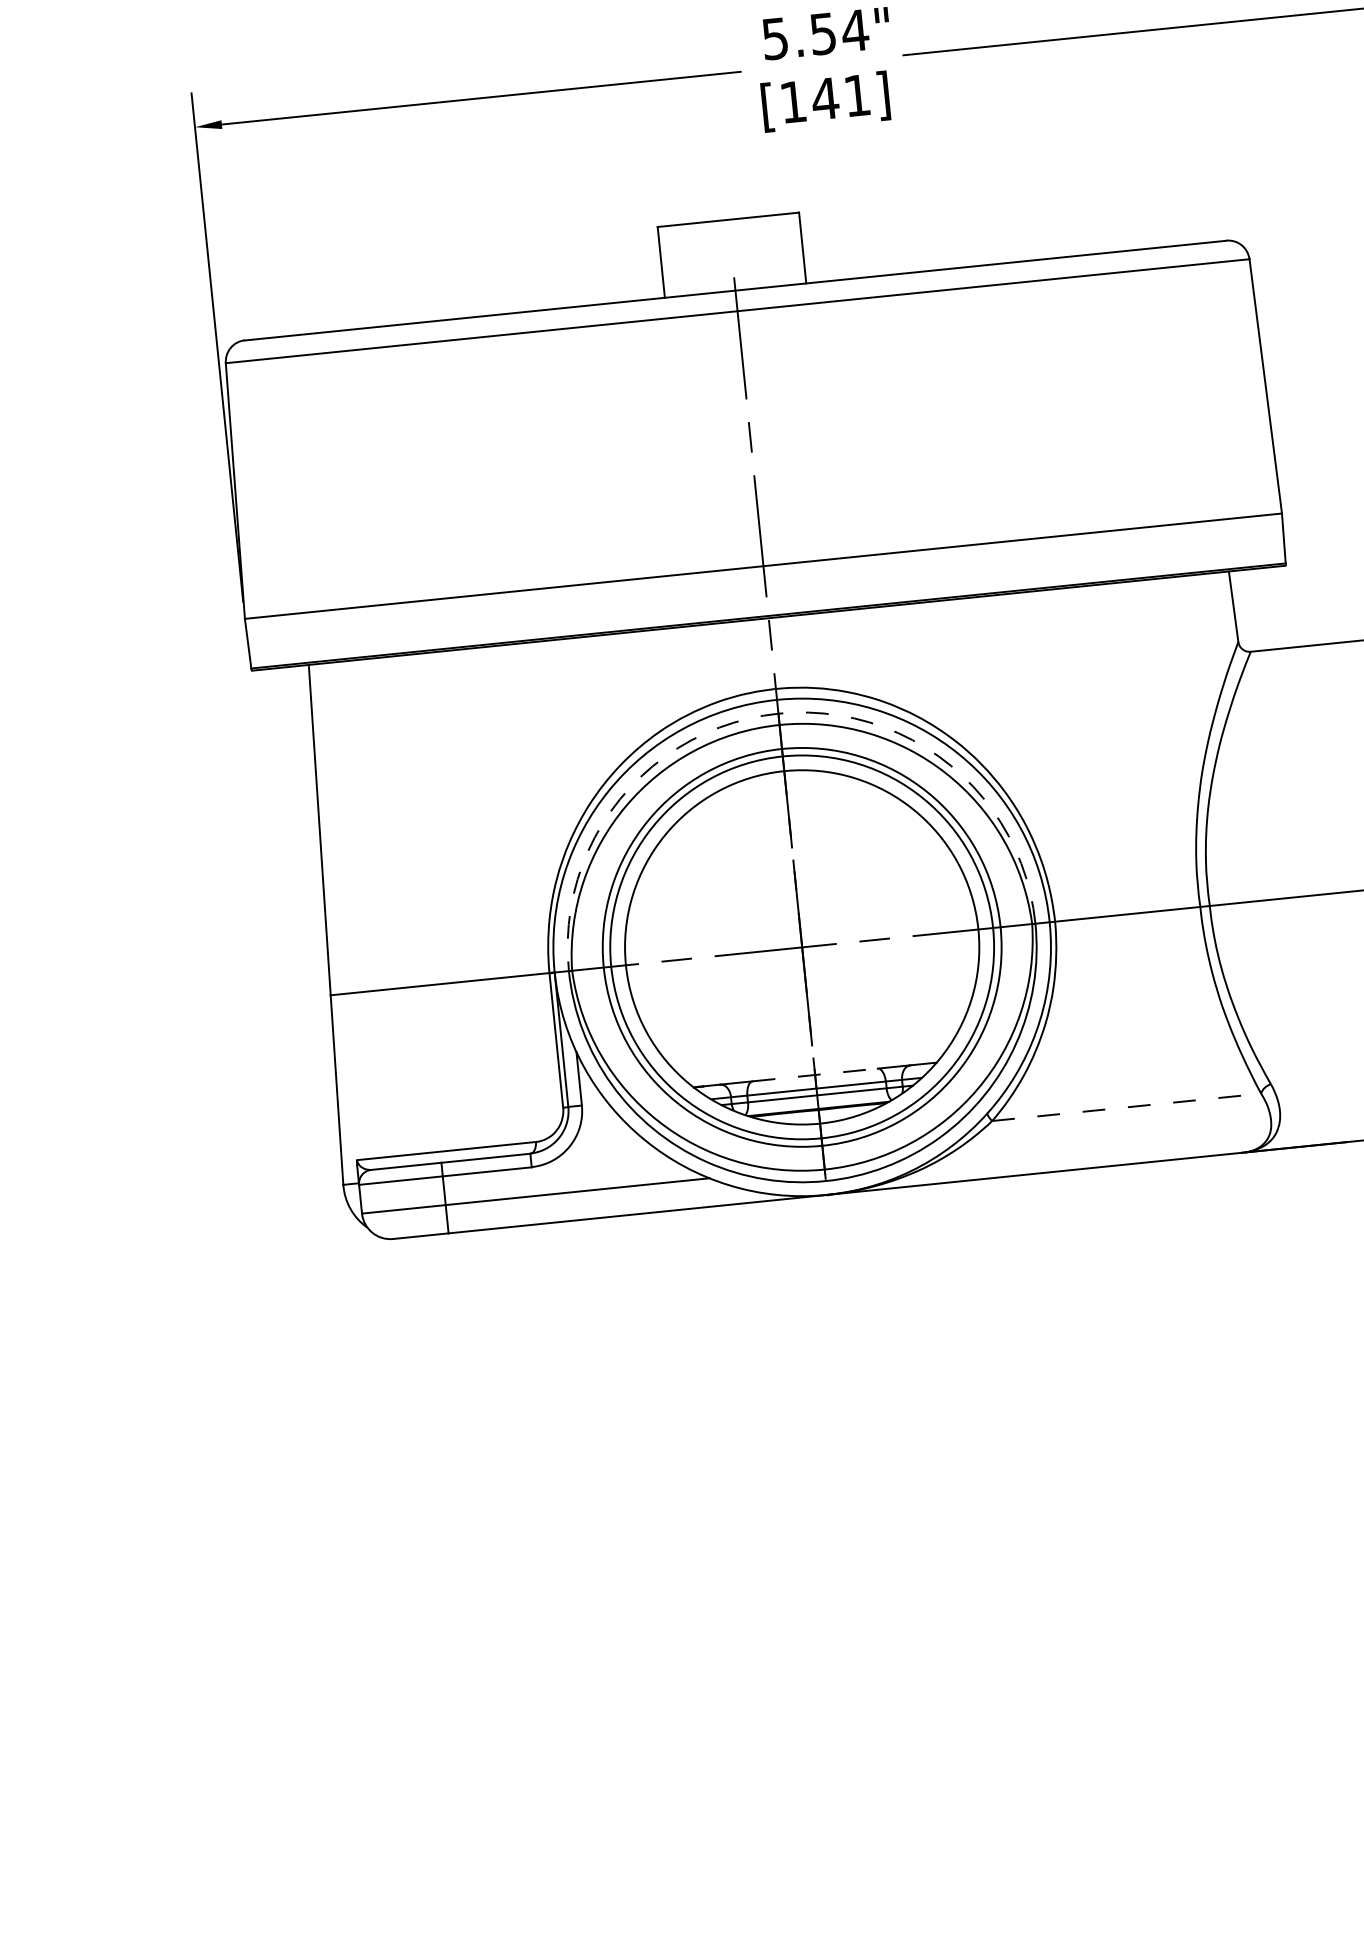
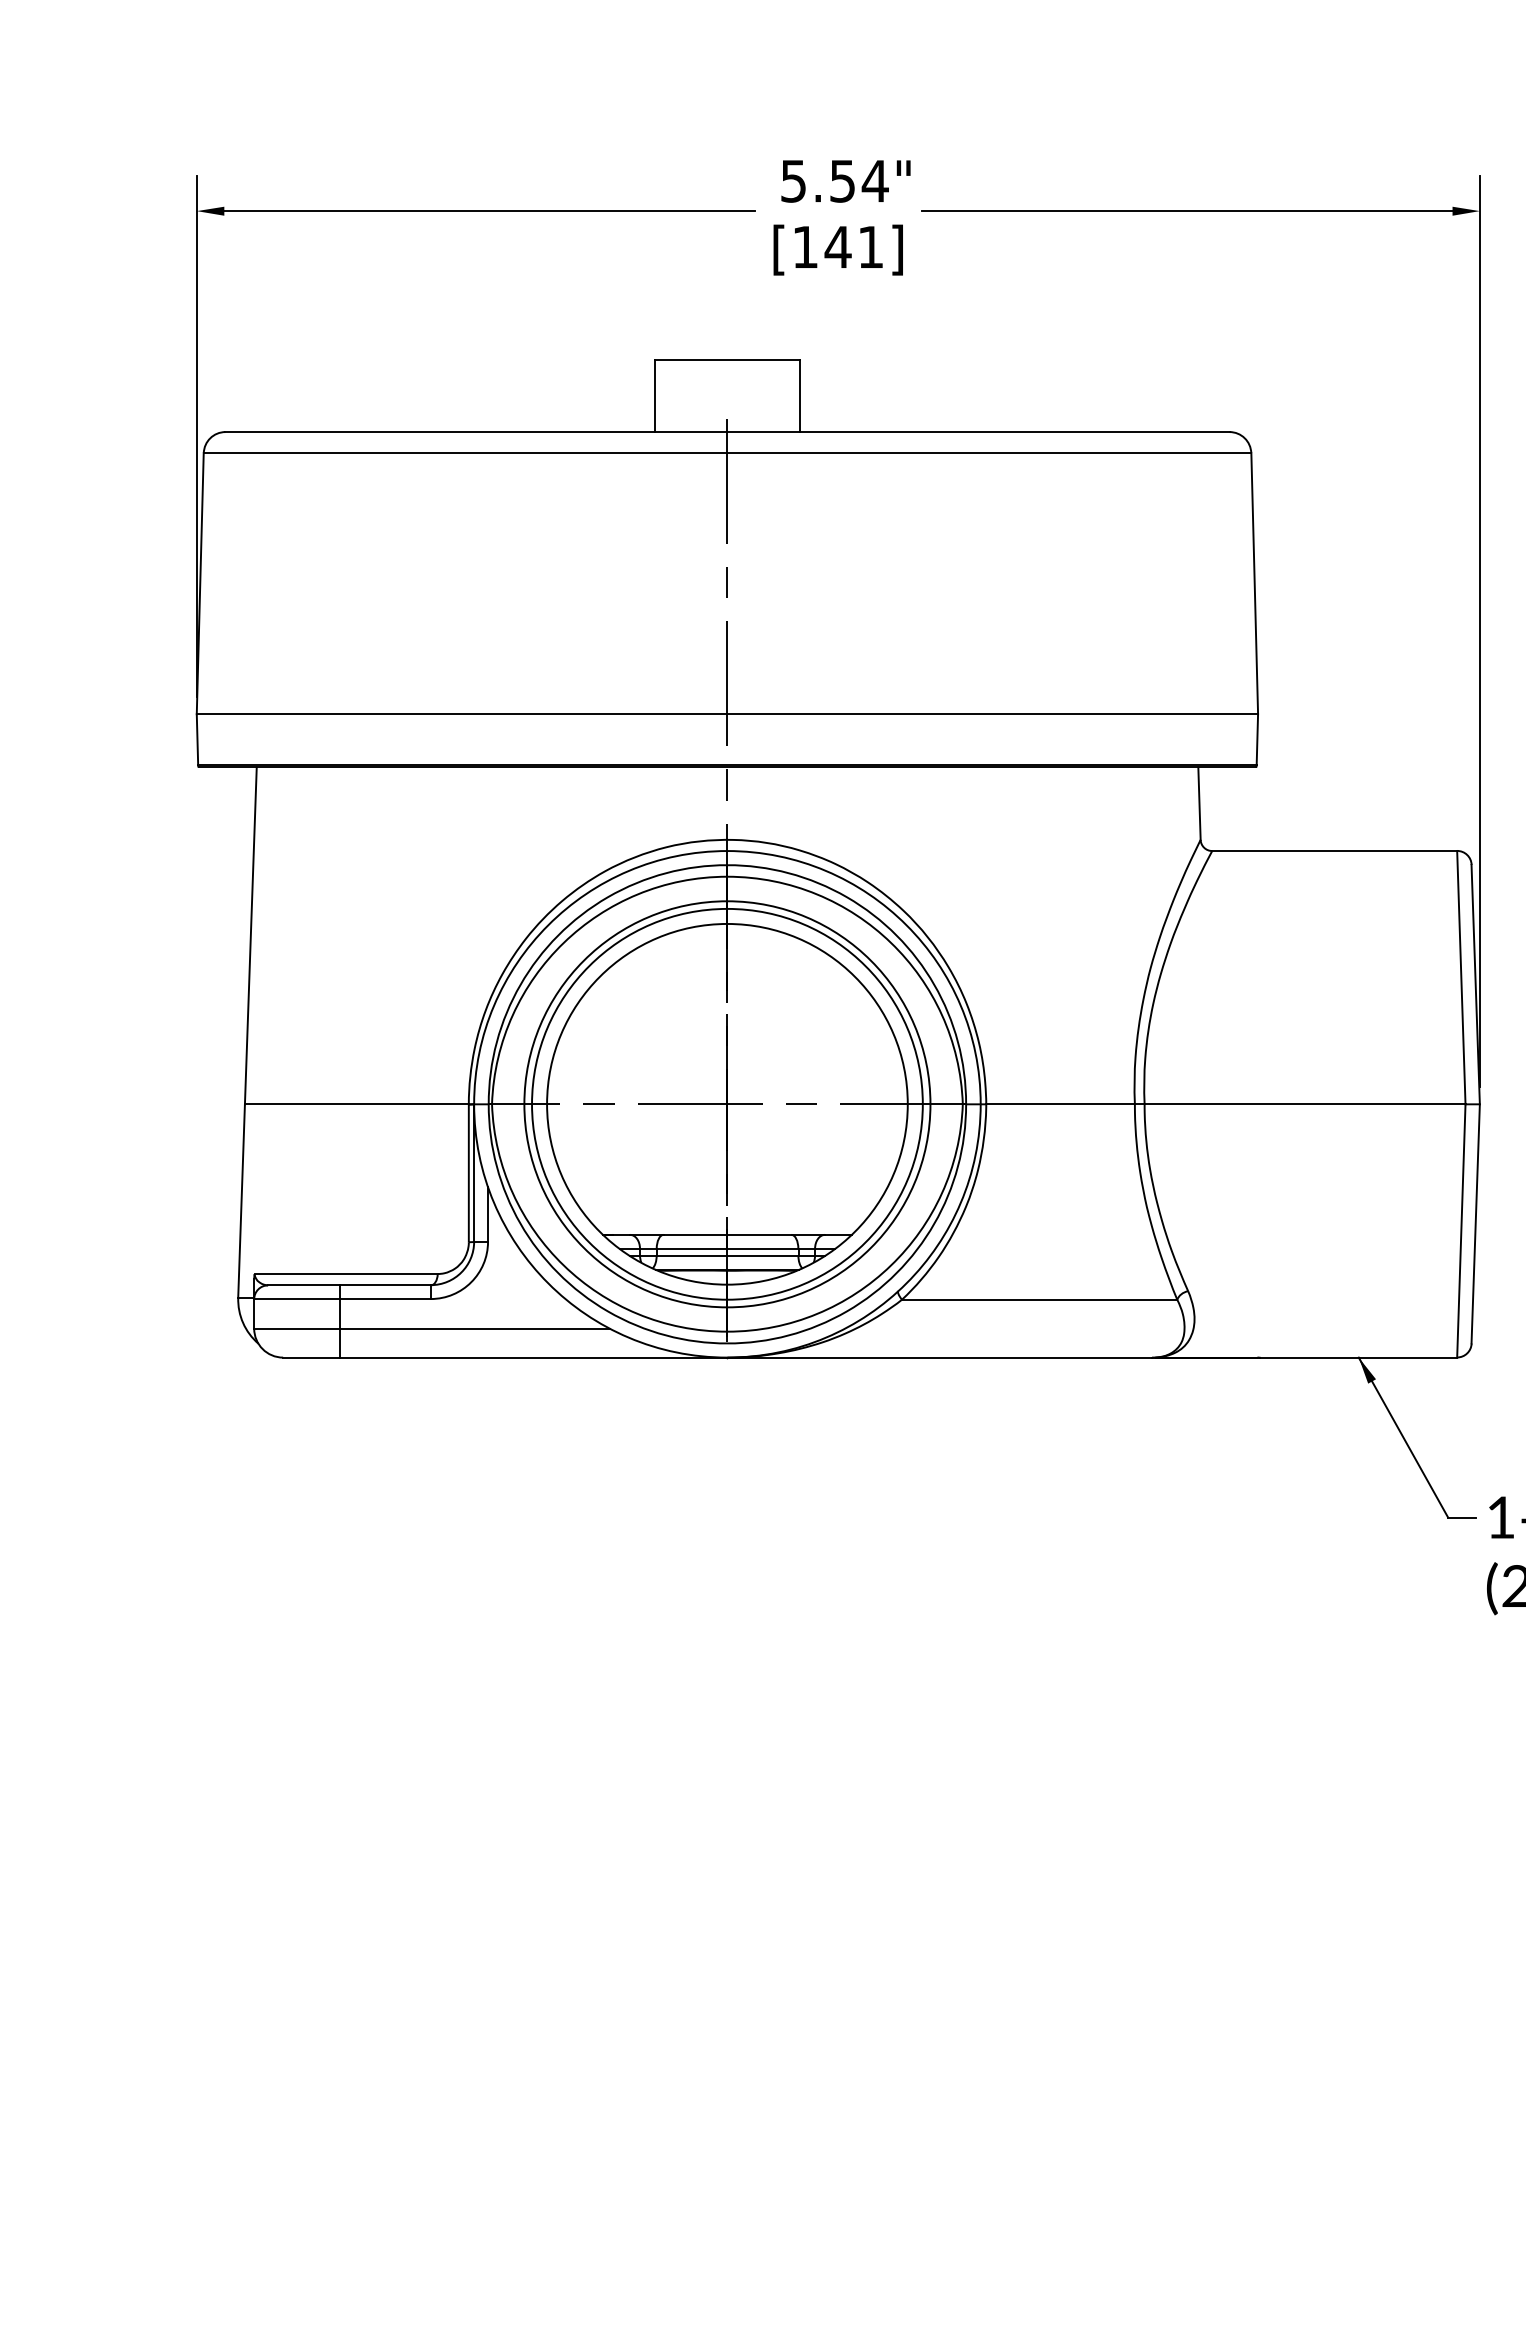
arc: (778, 714) -> (727, 865), dashed -> solid
line: (816, 1074) -> (728, 1234), dashed -> solid
line: (1126, 1107) -> (1039, 1299), dashed -> solid

